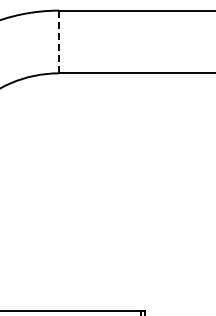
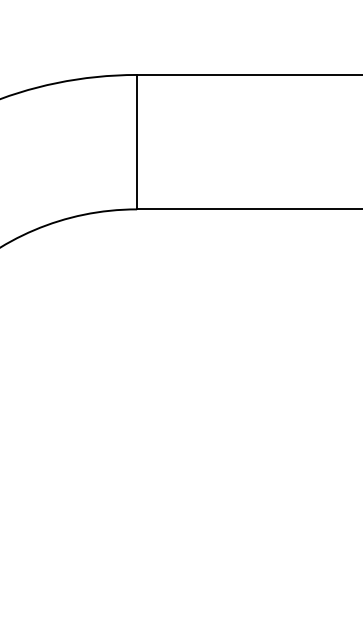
line: (59, 42) -> (137, 143), dashed -> solid

